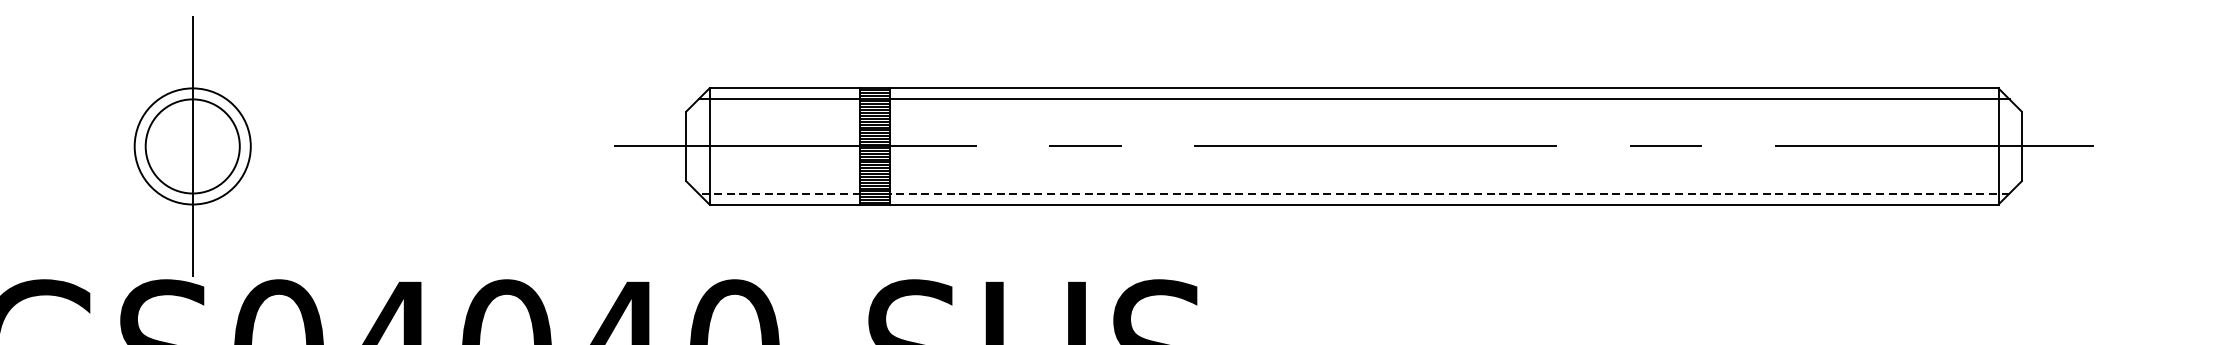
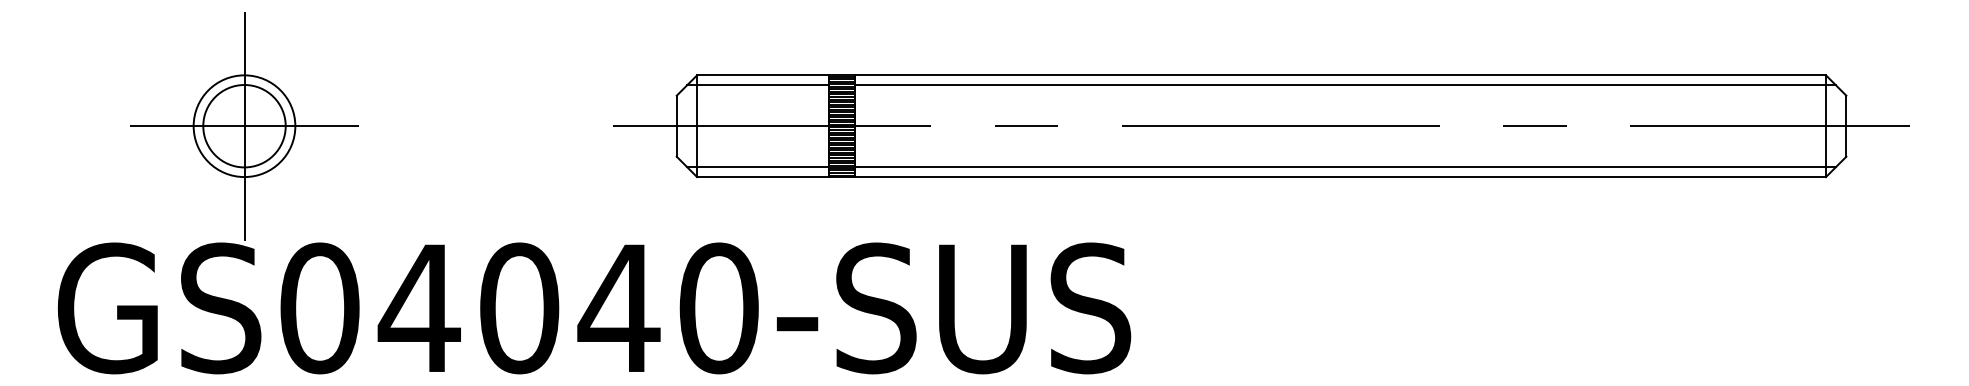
line: (192, 146) -> (244, 126), added
line: (779, 193) -> (758, 167), dashed -> solid
line: (1448, 193) -> (1344, 167), dashed -> solid

